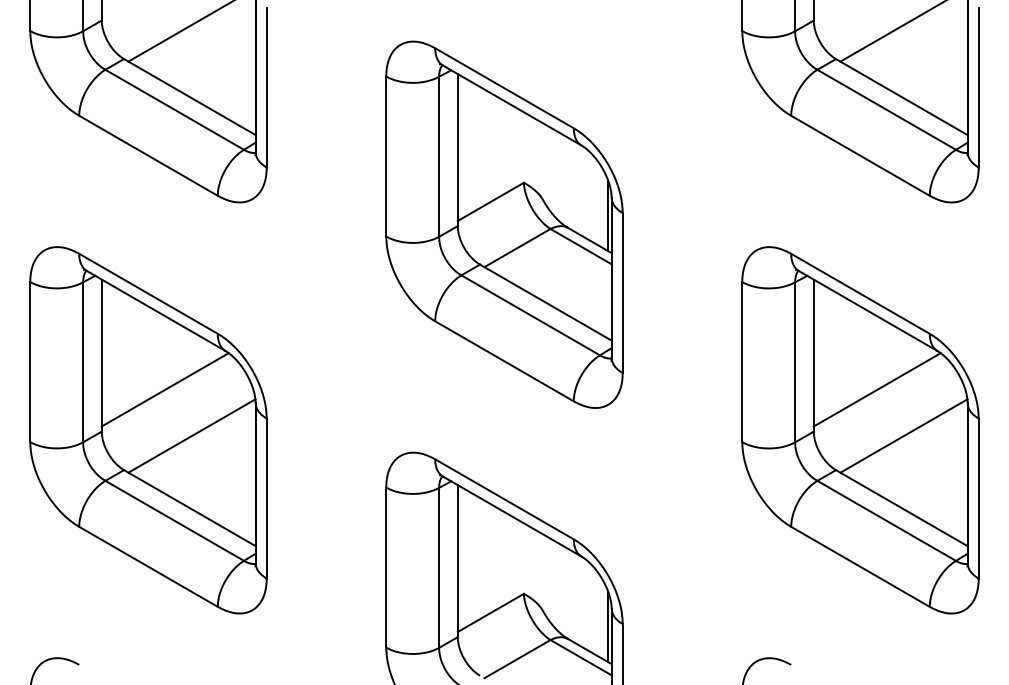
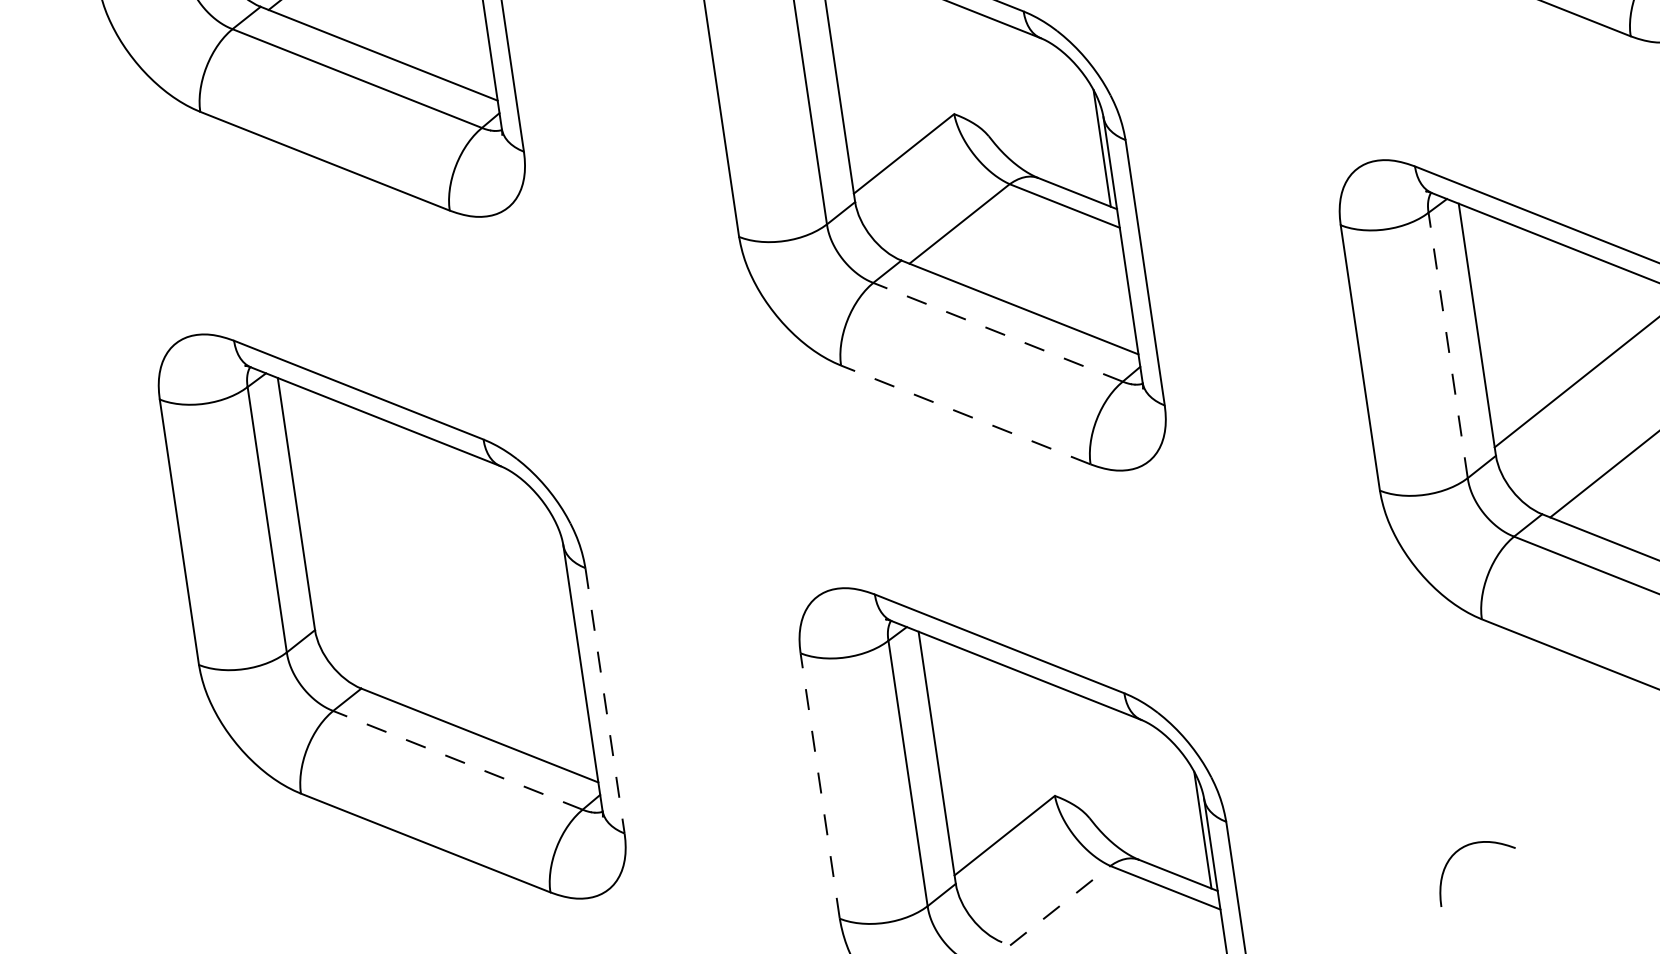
line: (530, 315) -> (997, 332), solid -> dashed
line: (504, 361) -> (965, 415), solid -> dashed
line: (795, 361) -> (1448, 343), solid -> dashed
line: (164, 389) -> (408, 544), removed
line: (191, 435) -> (464, 614), removed
line: (266, 499) -> (604, 702), solid -> dashed
line: (174, 520) -> (457, 759), solid -> dashed
line: (386, 567) -> (820, 785), solid -> dashed
line: (517, 658) -> (1060, 904), solid -> dashed

